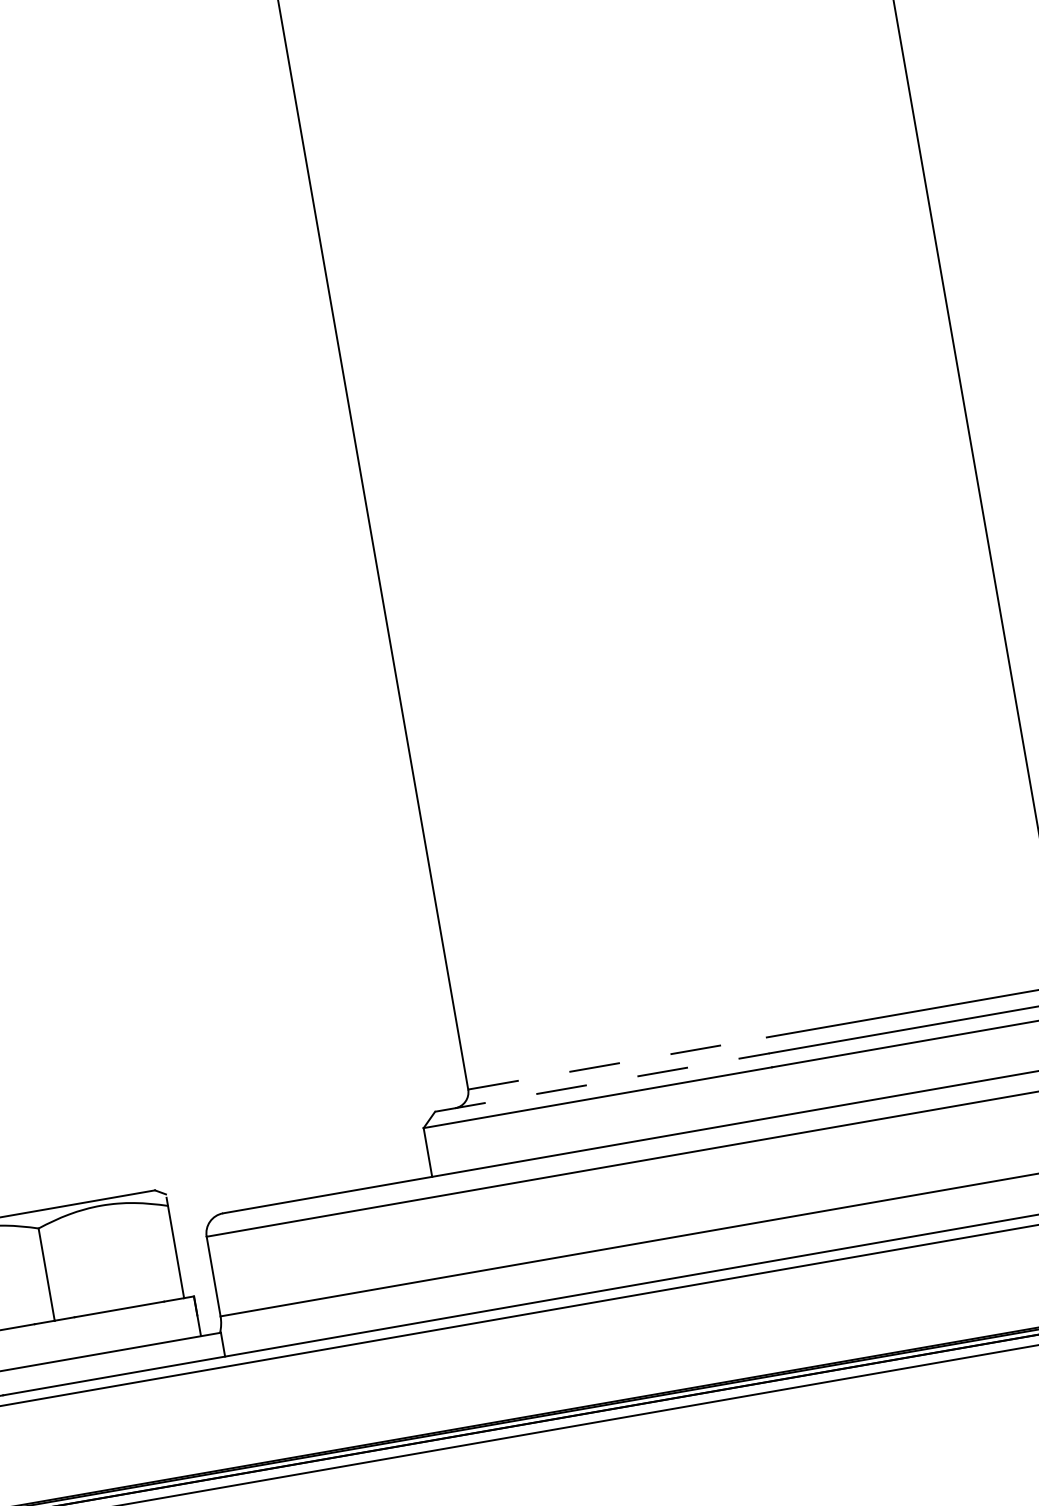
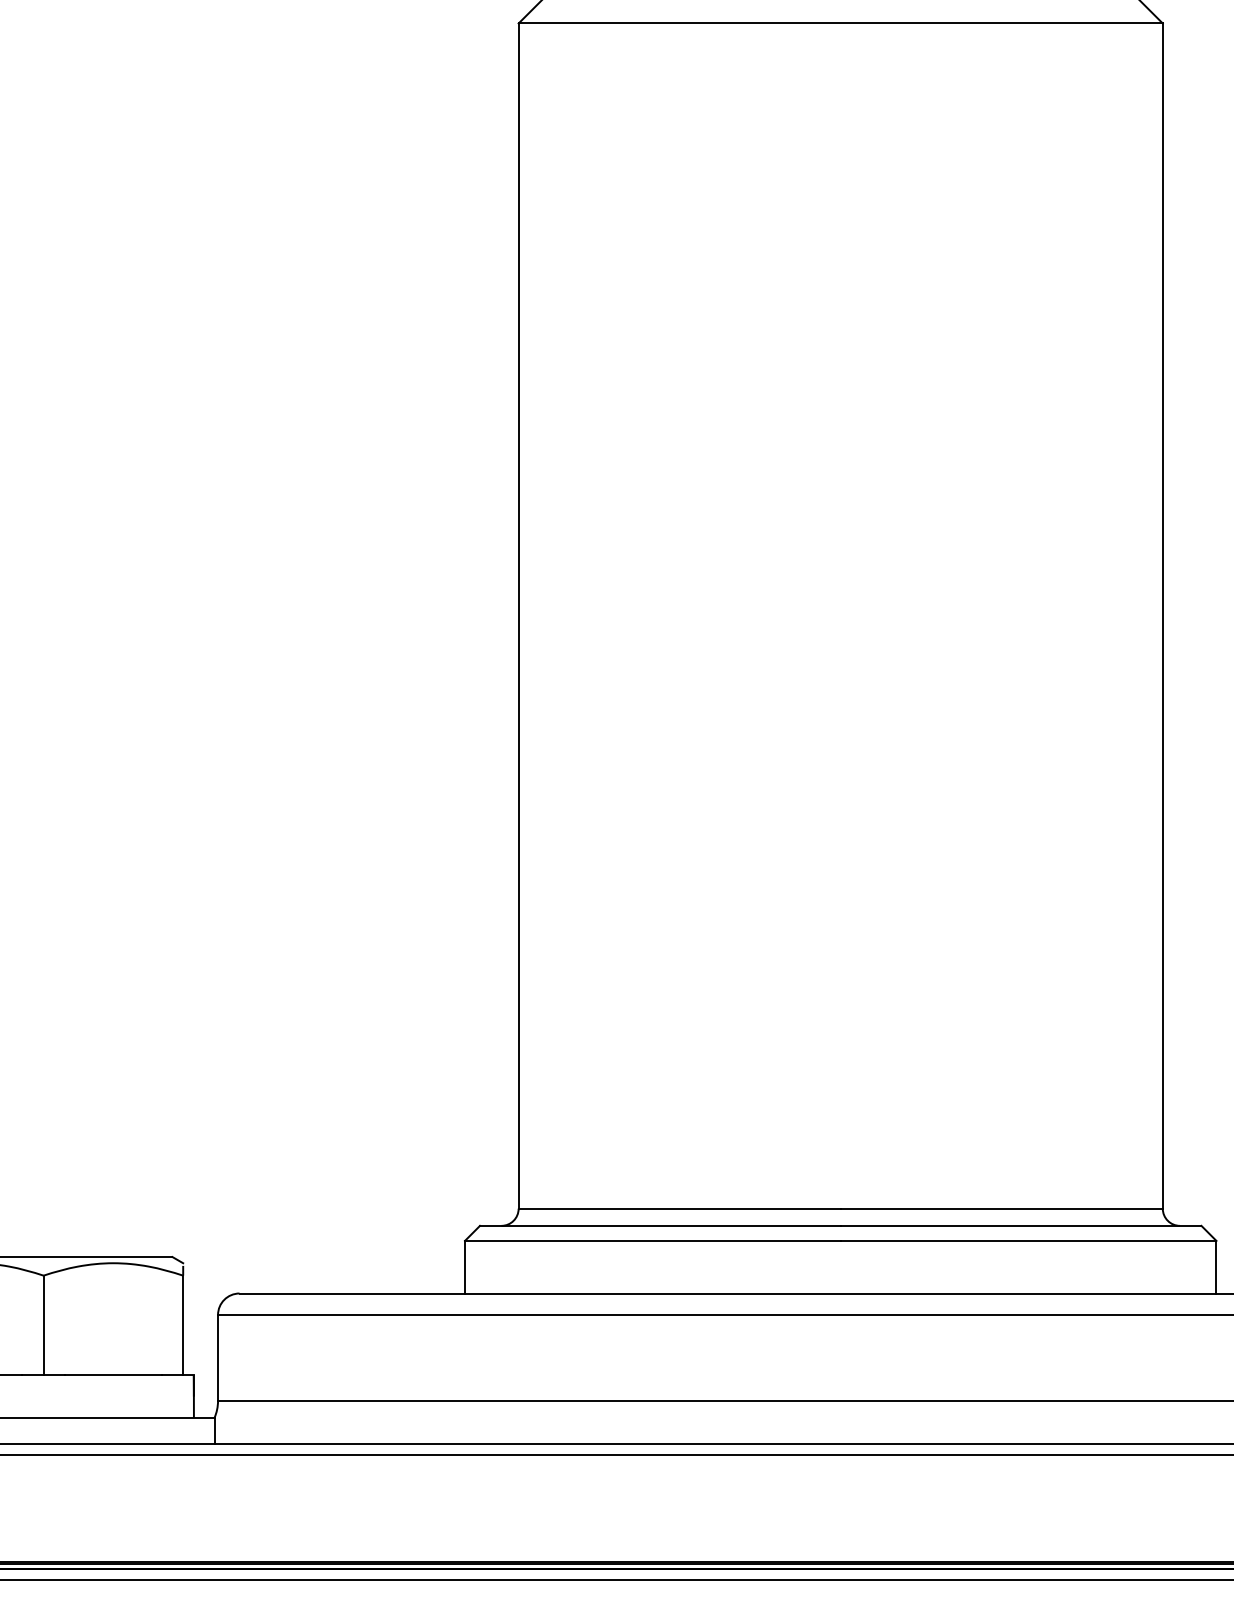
line: (618, 1063) -> (680, 1208), dashed -> solid
line: (602, 1082) -> (660, 1225), dashed -> solid

